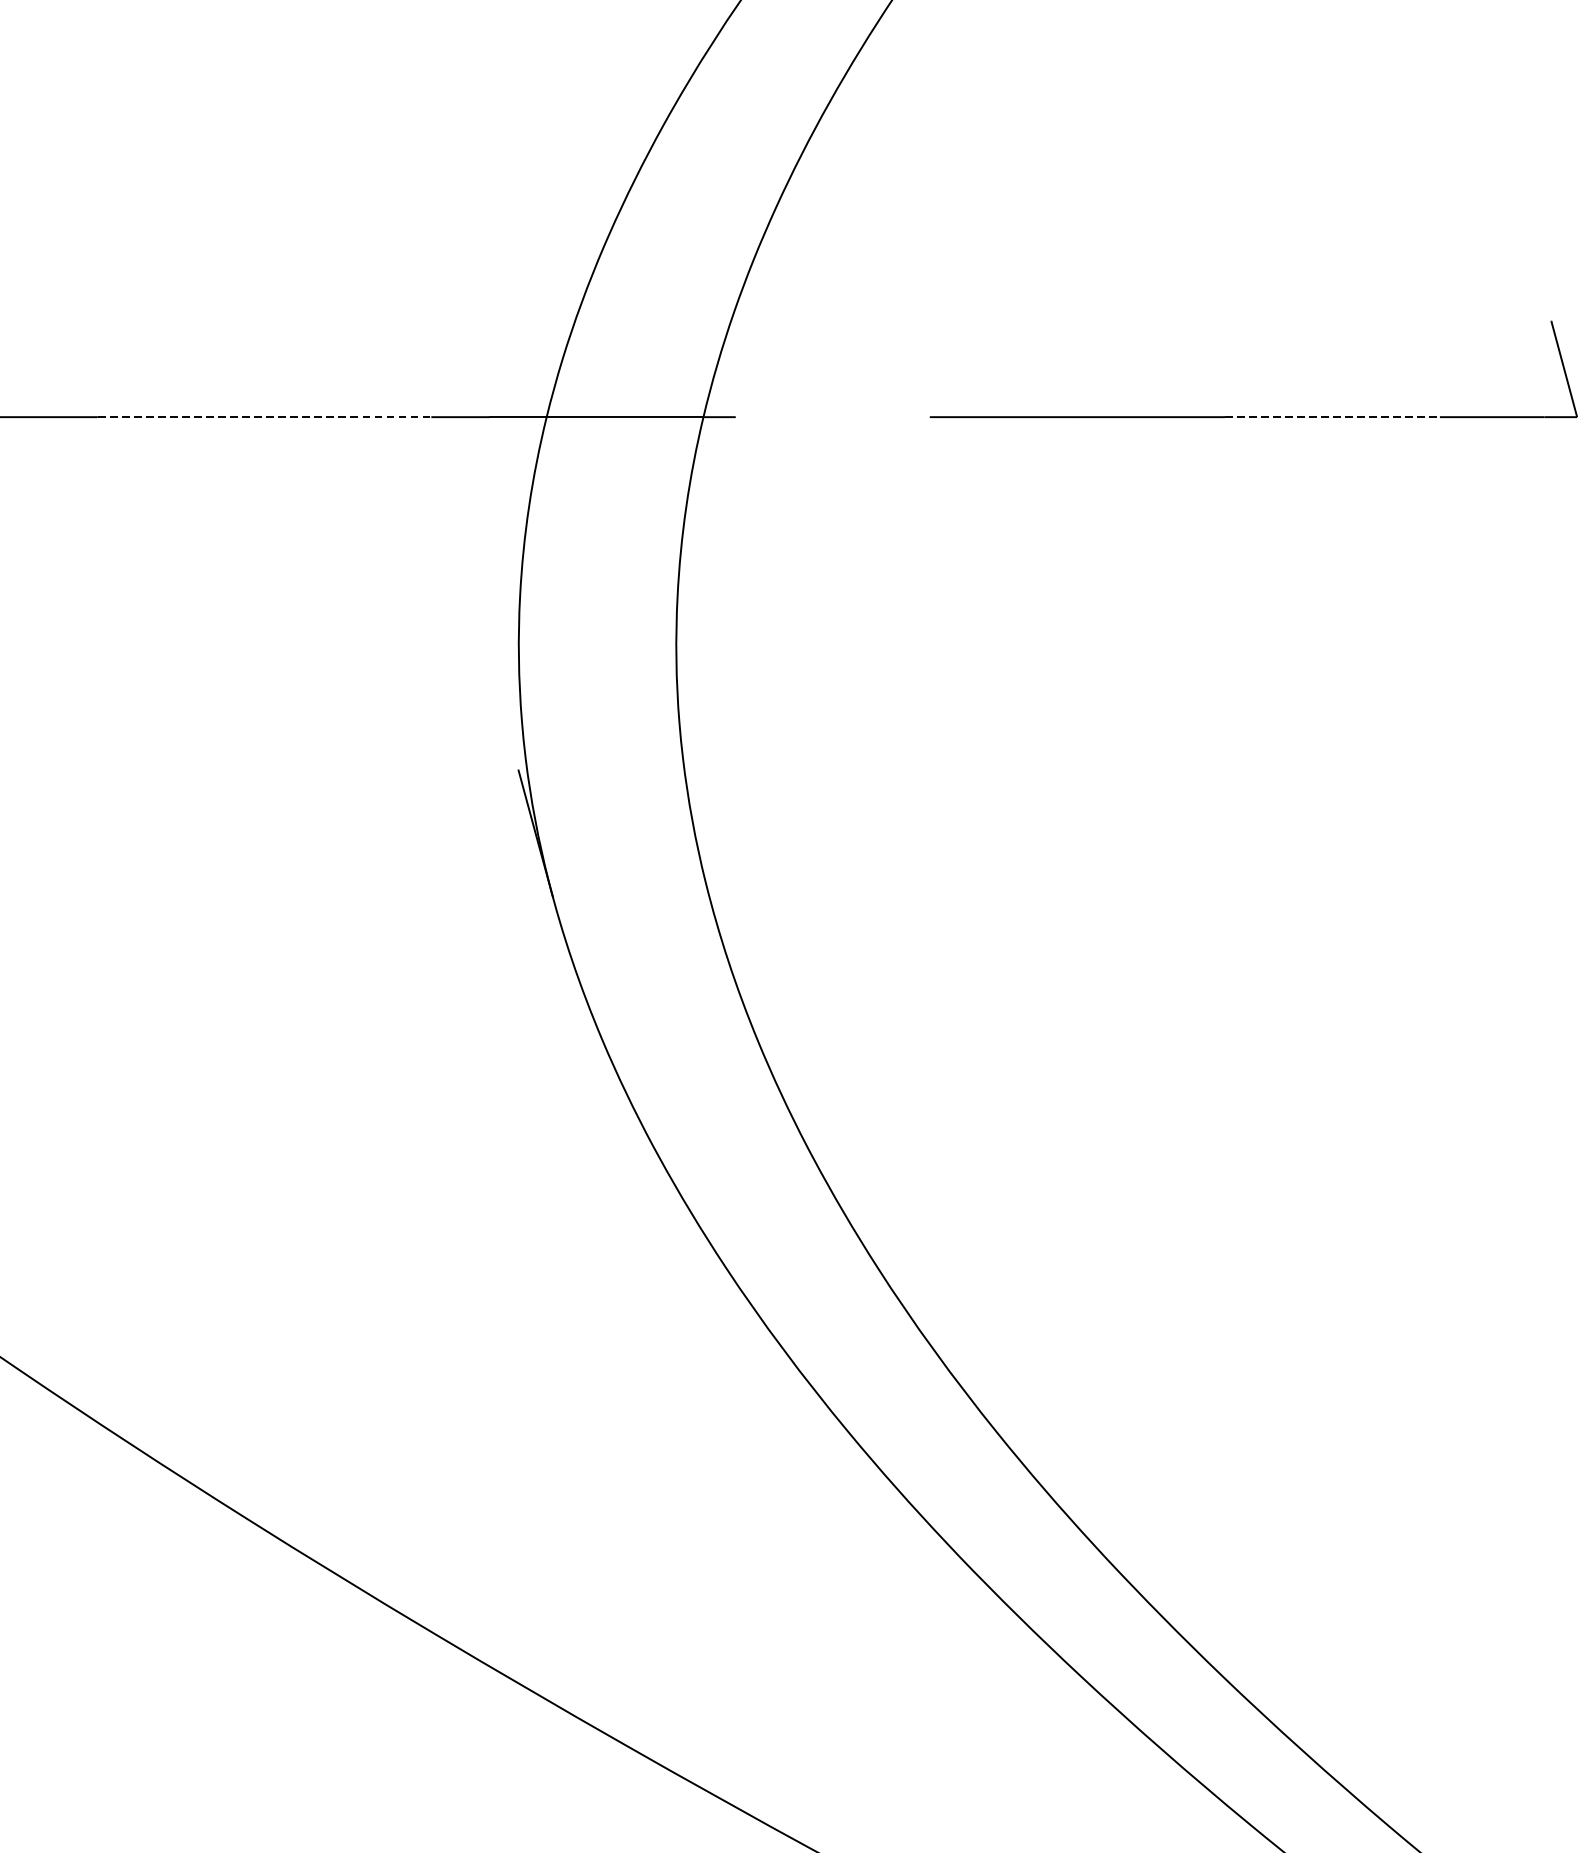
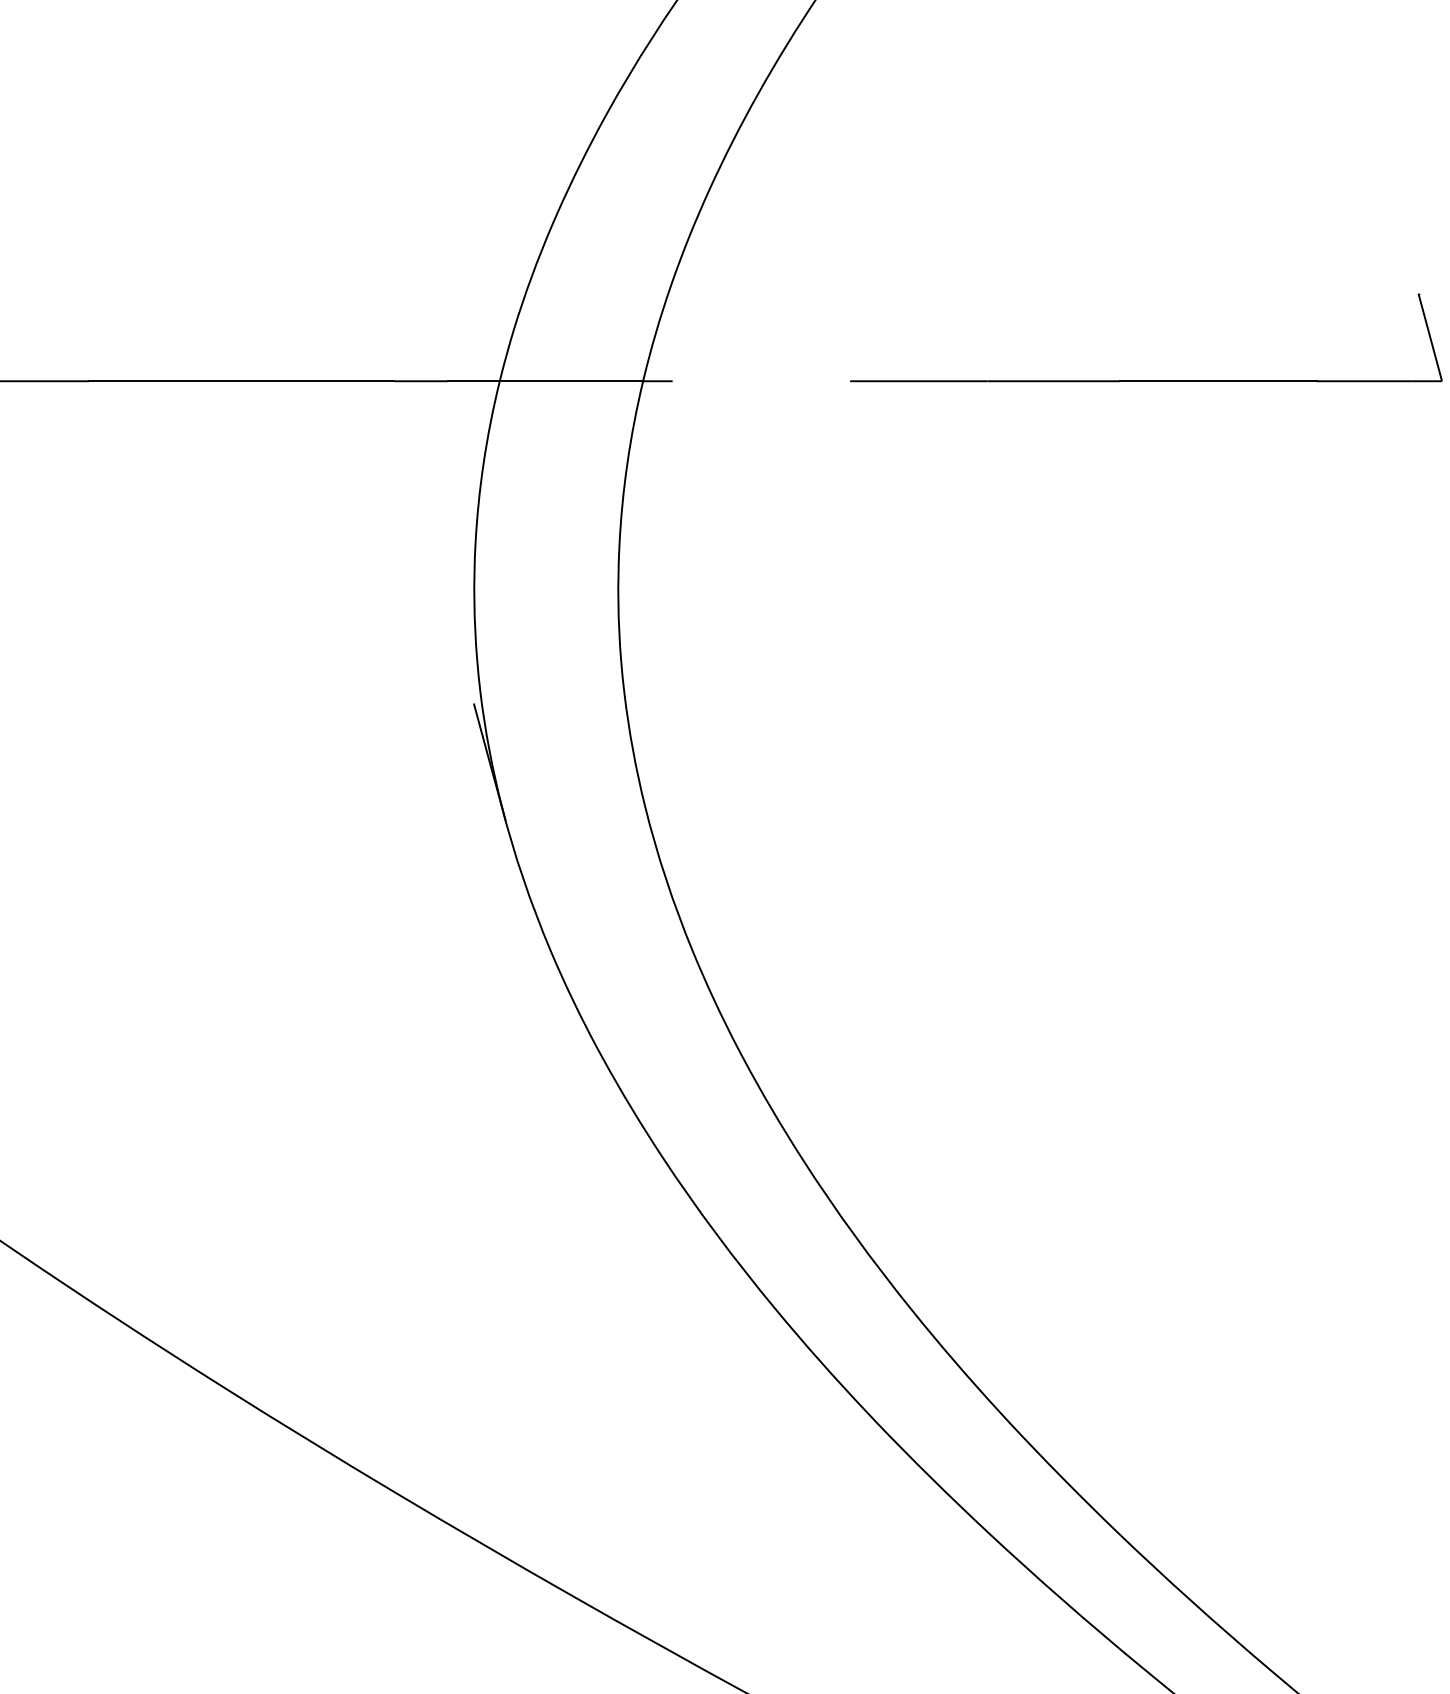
line: (265, 417) -> (242, 381), dashed -> solid
line: (1332, 417) -> (1218, 381), dashed -> solid

